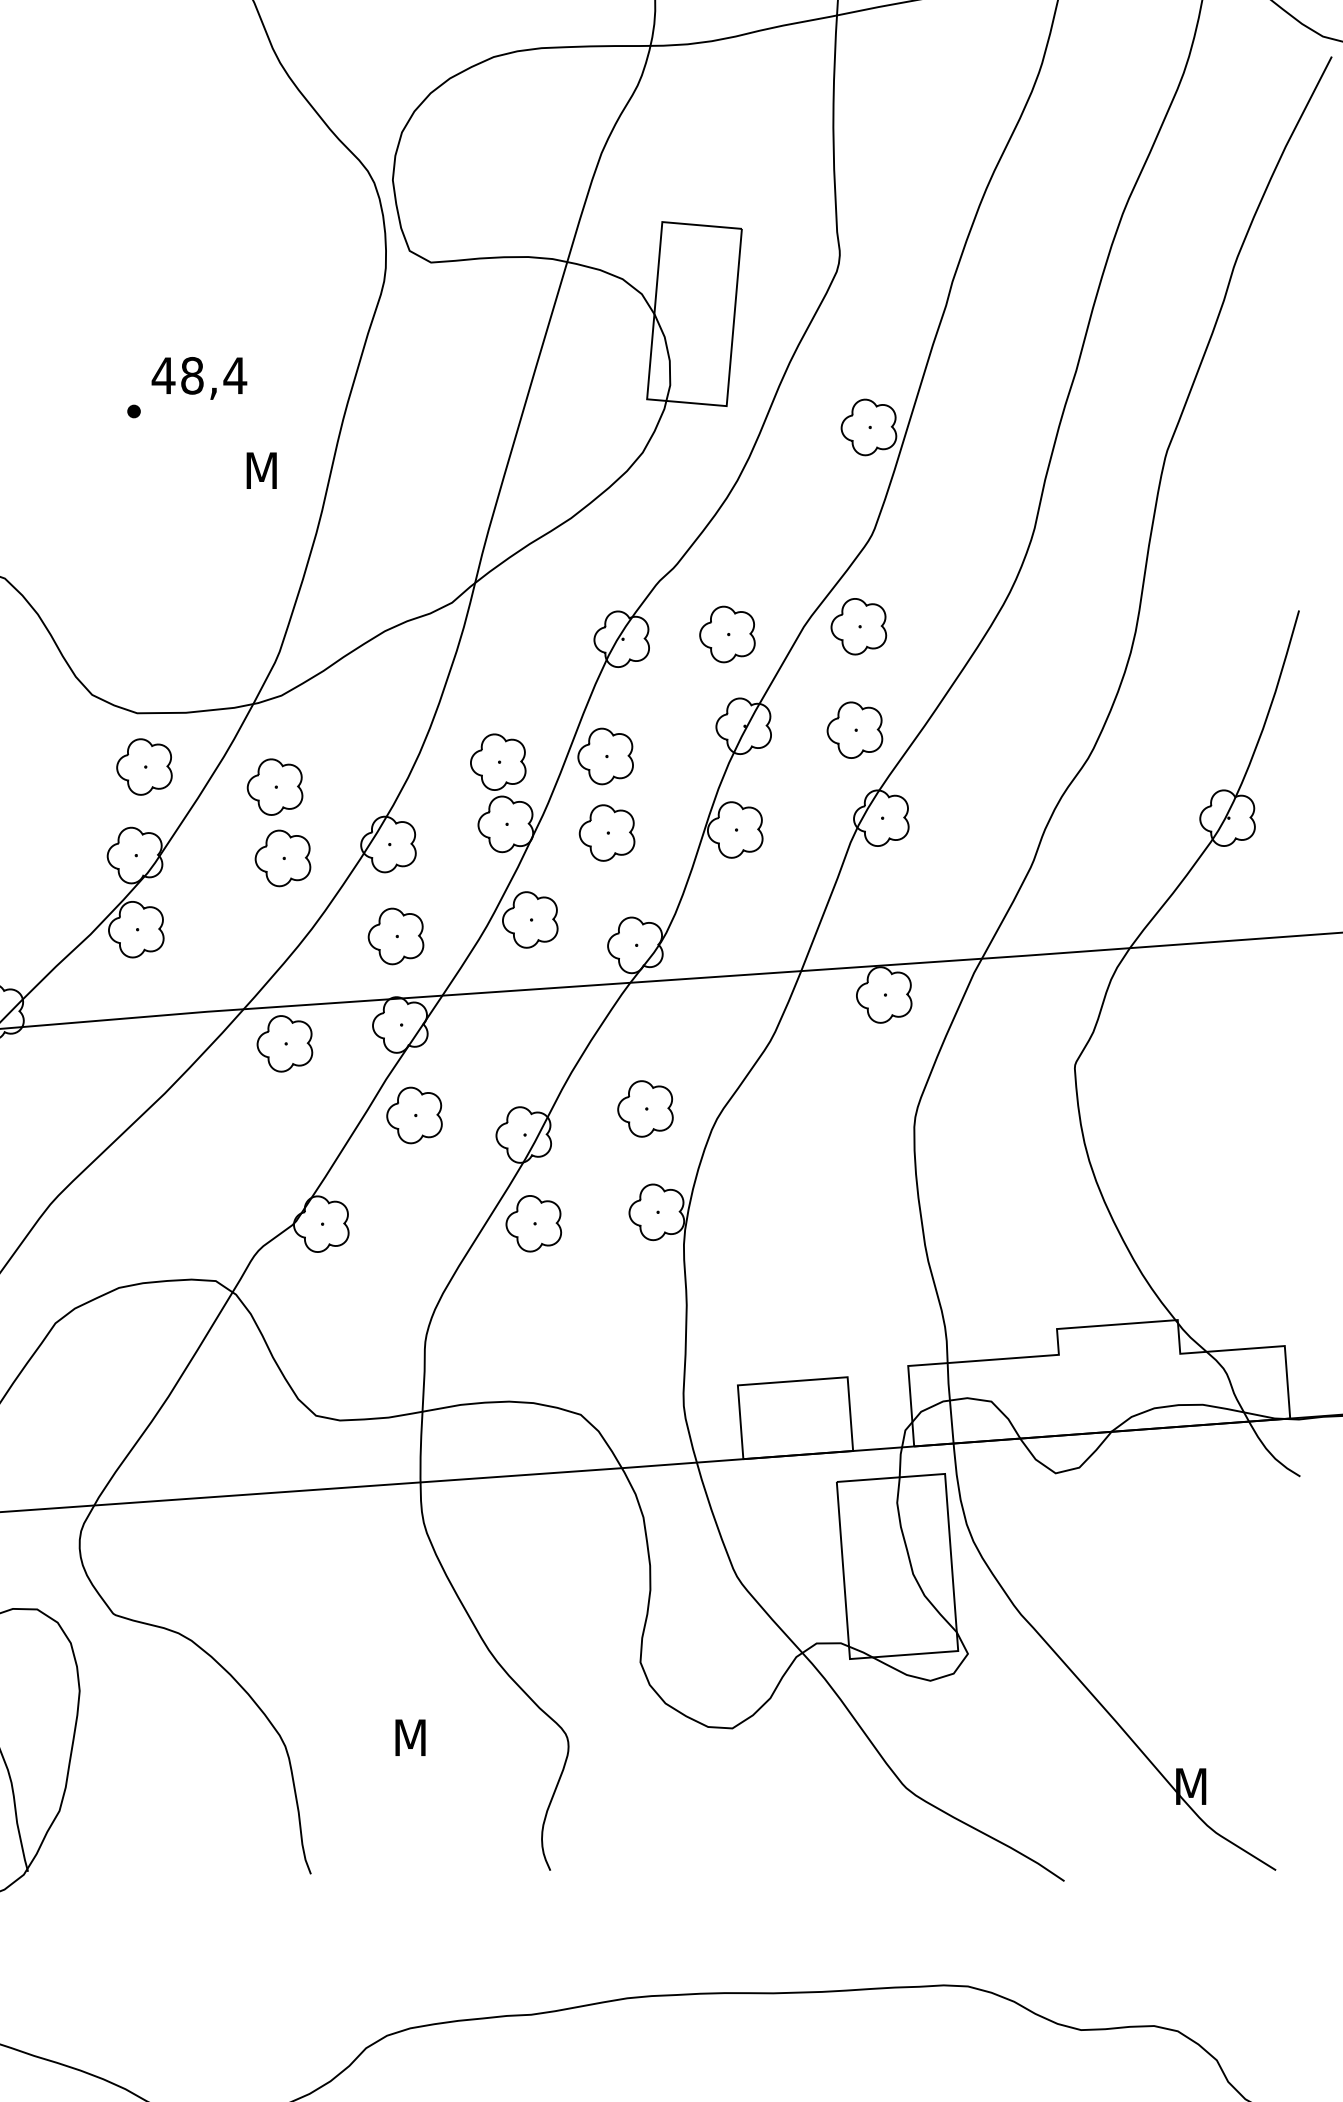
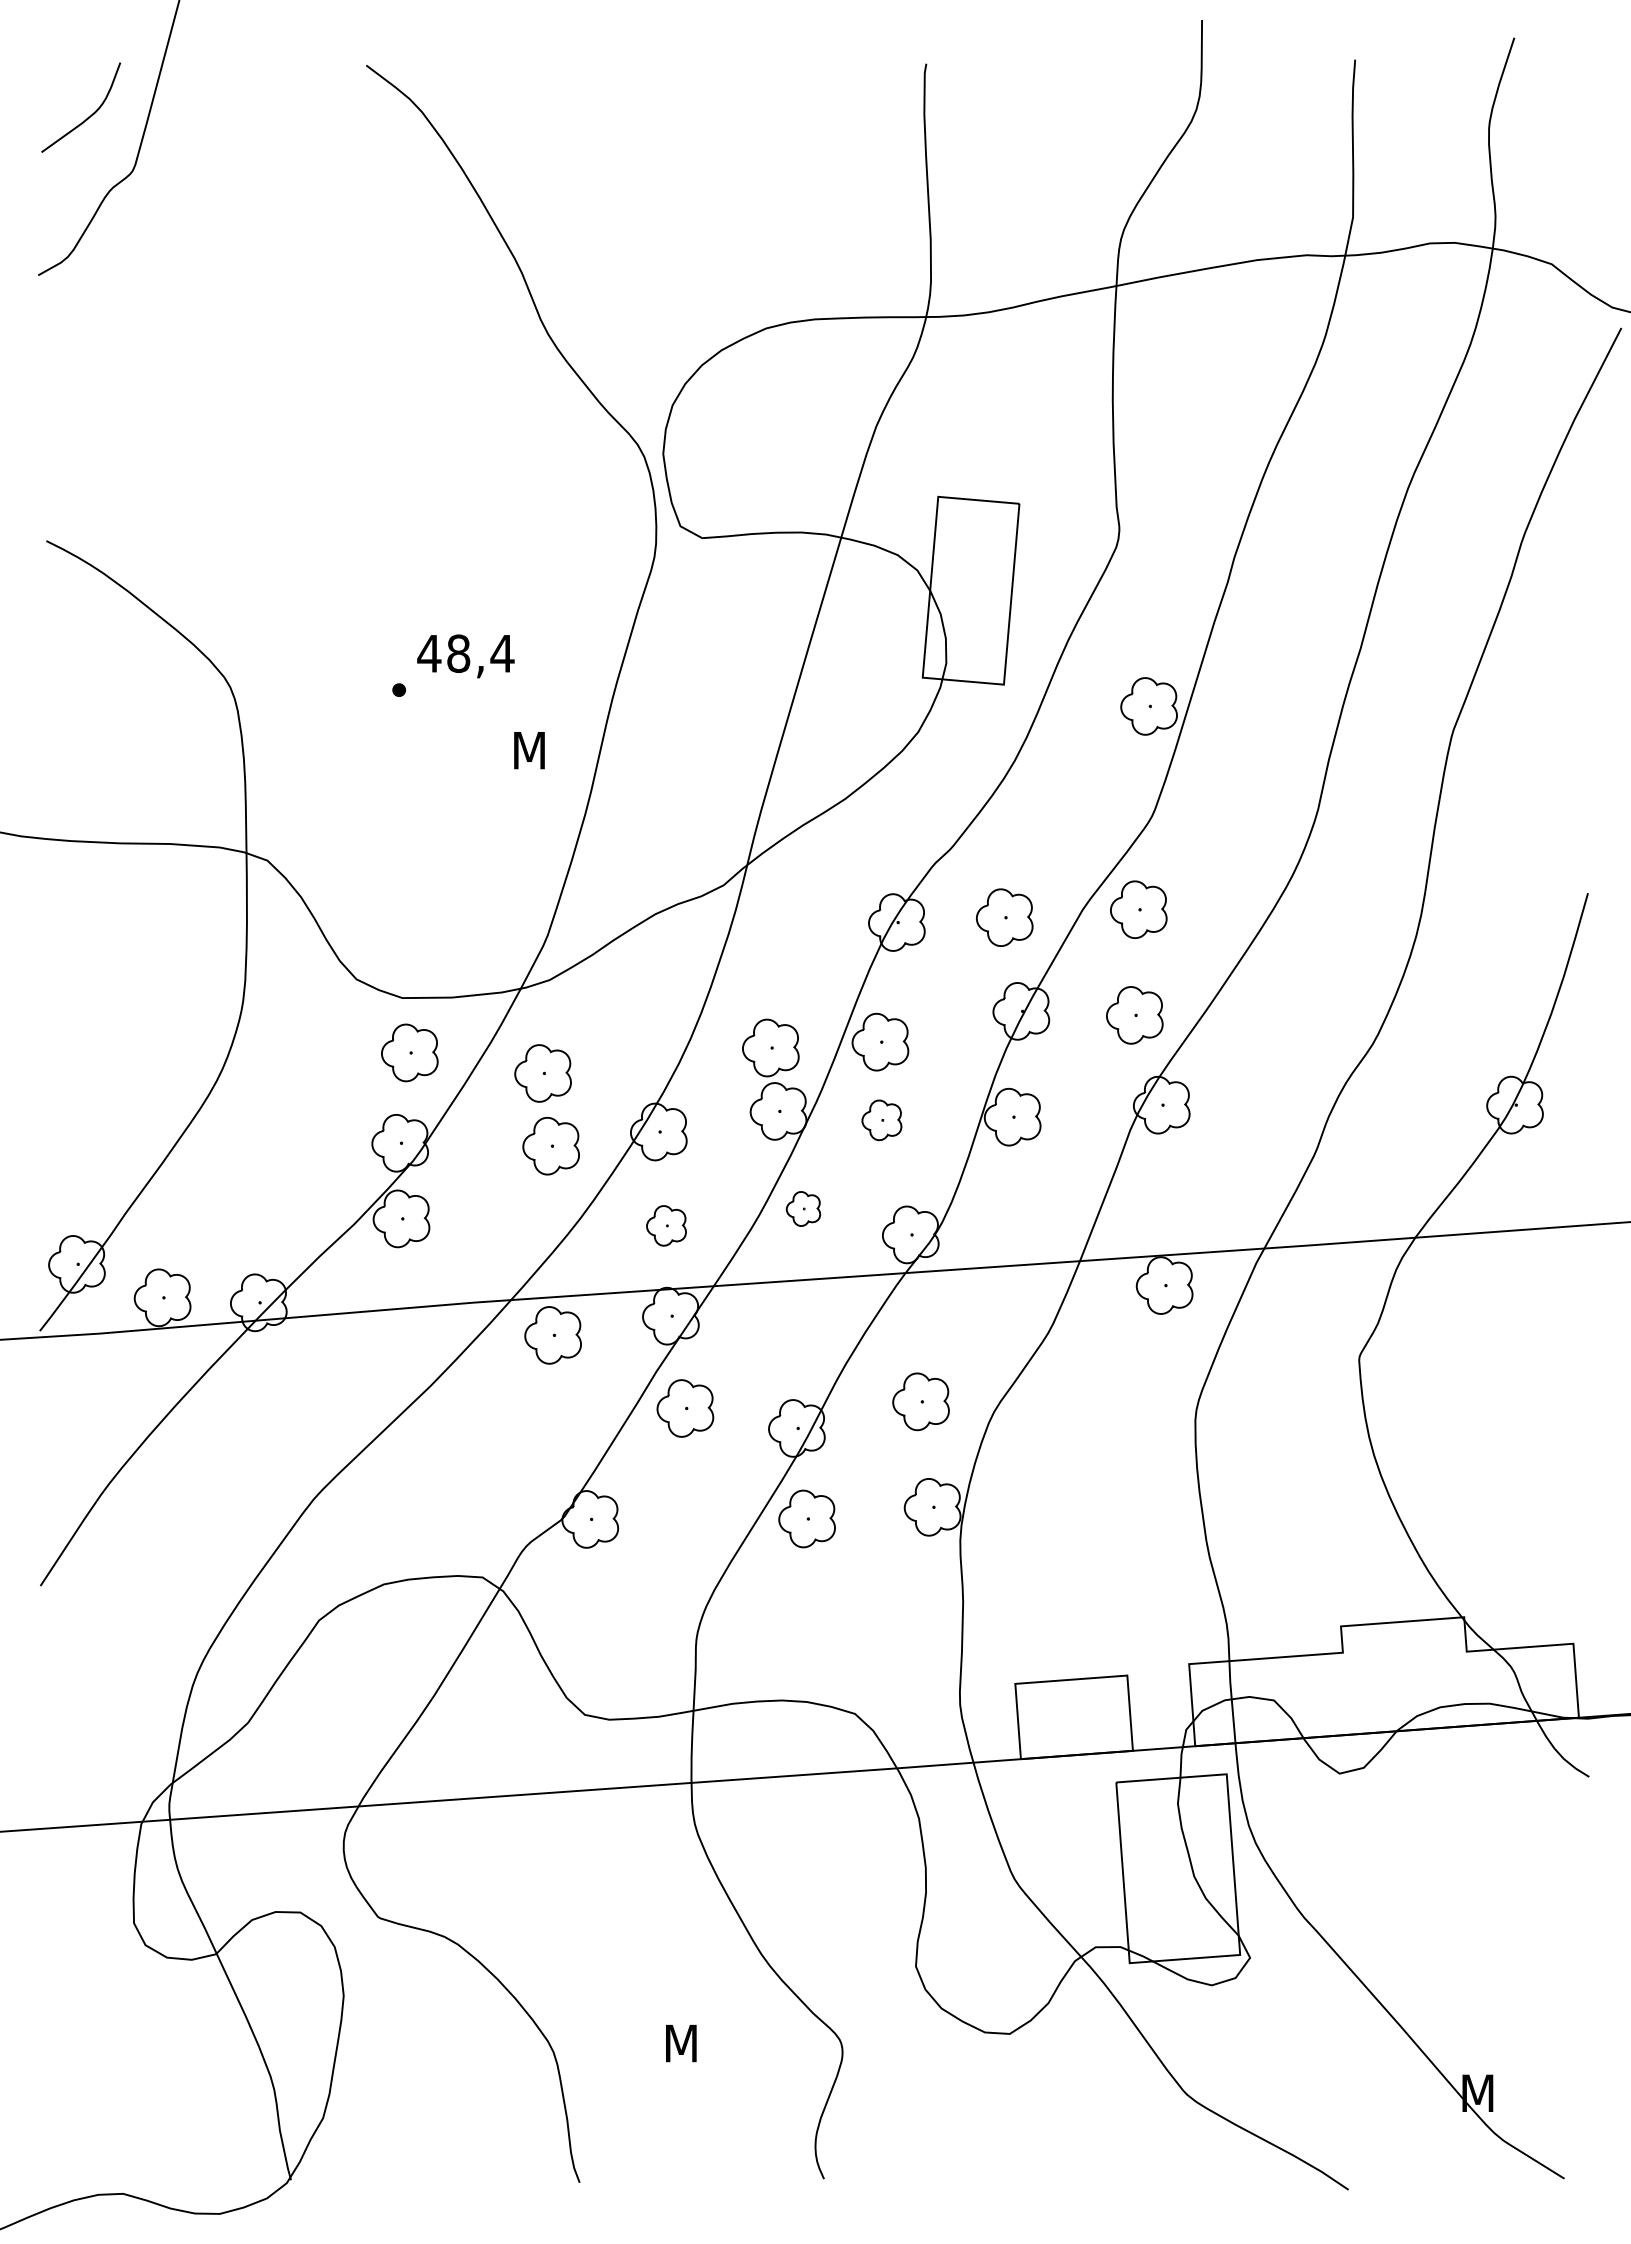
part: (606, 833) -> (881, 1120), size x0.7
part: (530, 919) -> (803, 1208), size x0.6
part: (396, 936) -> (666, 1225), size x0.7

